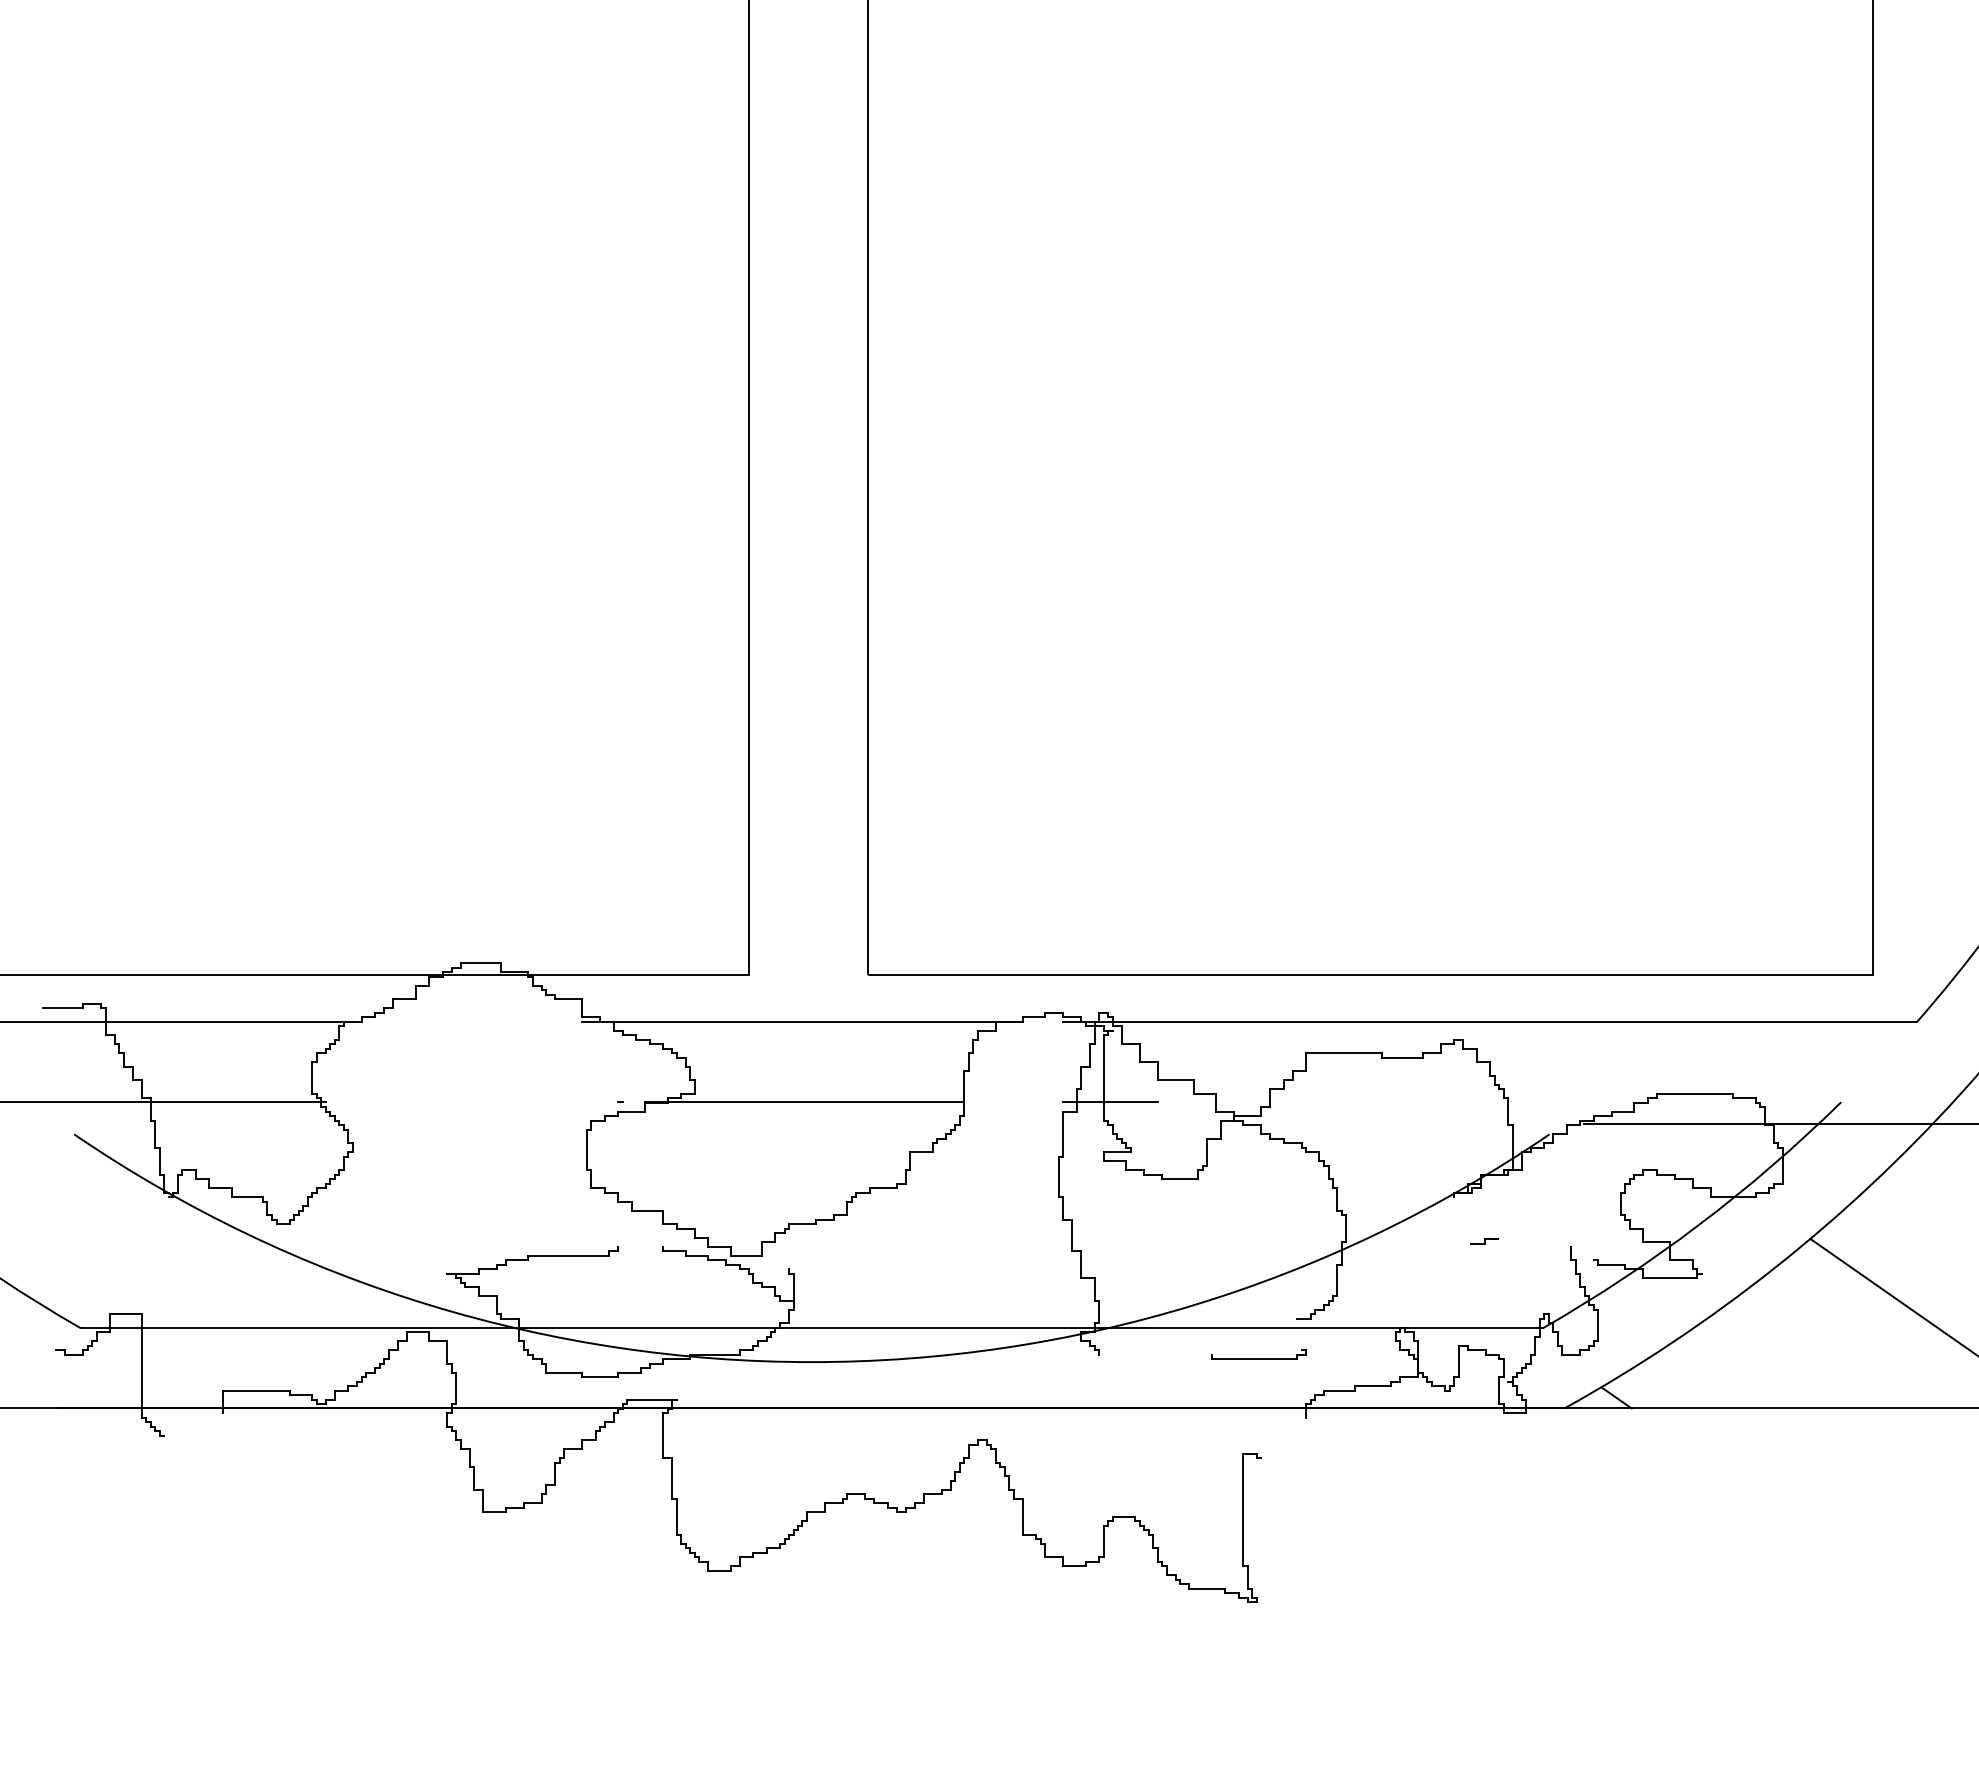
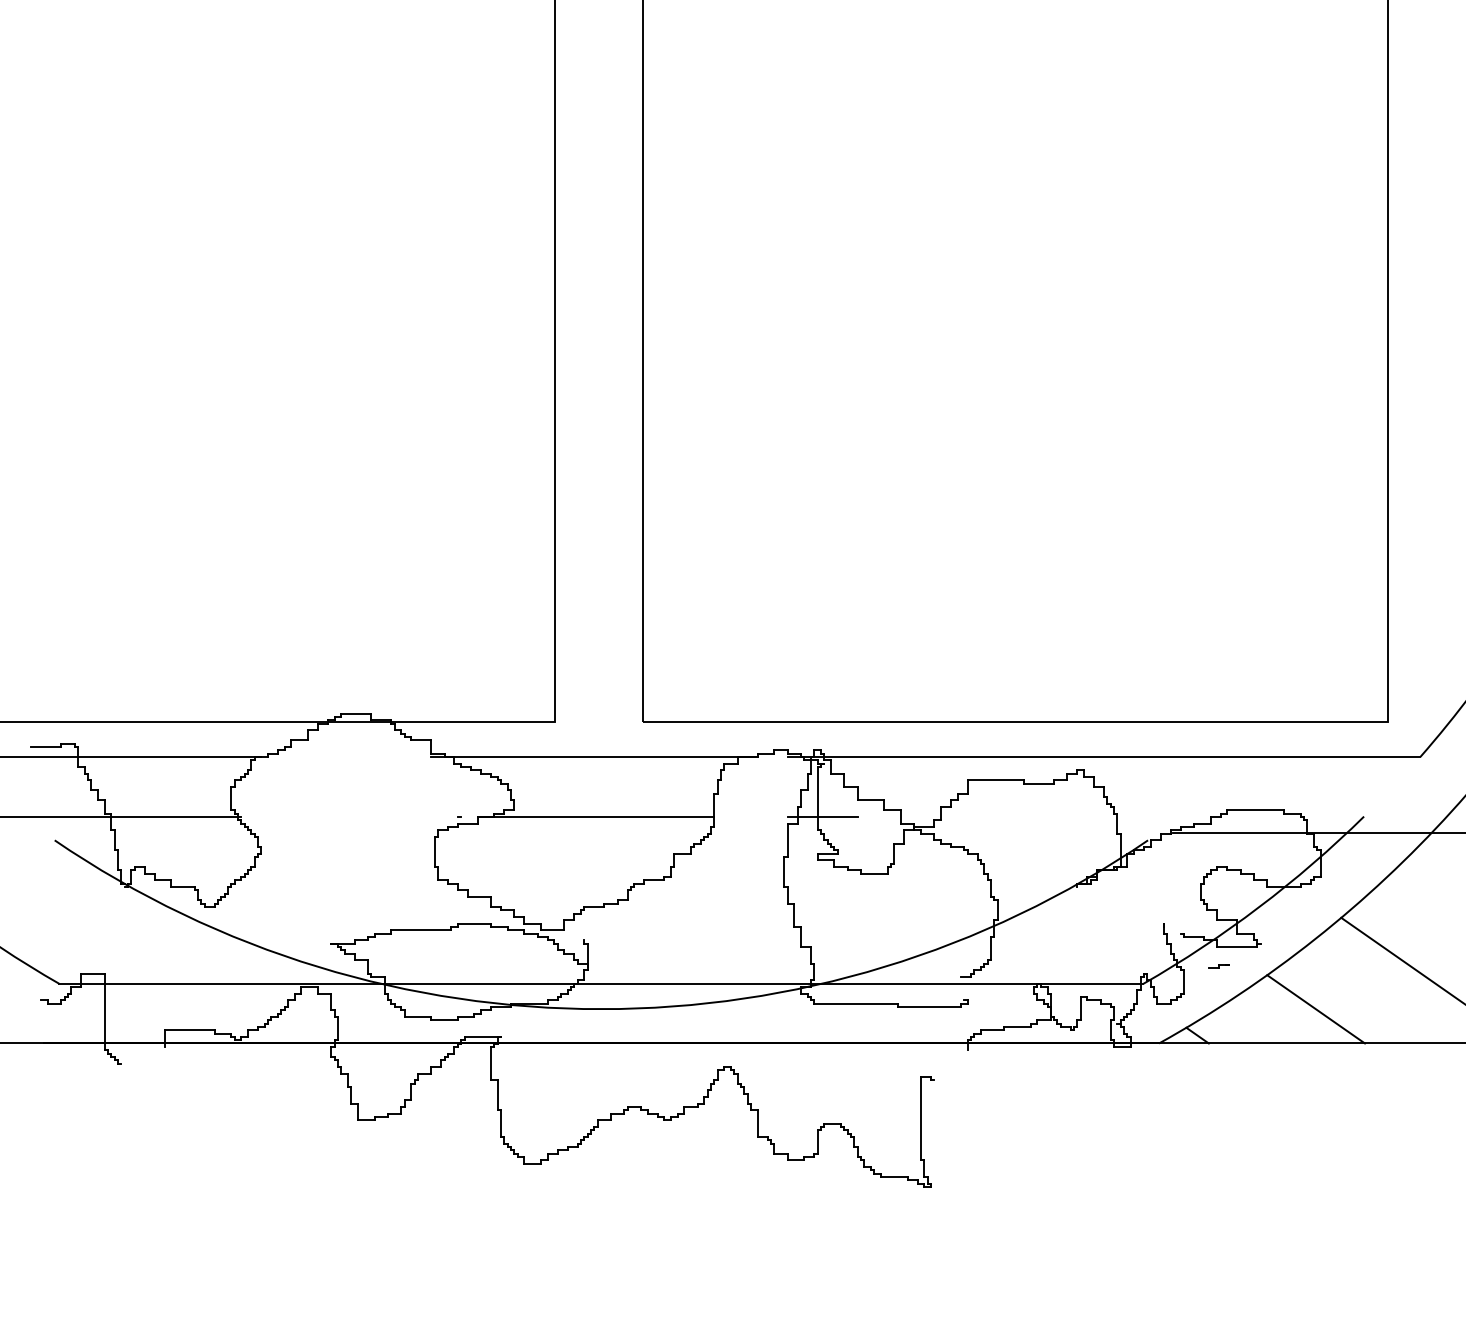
part: (1484, 1241) -> (1219, 966), moved
line: (640, 1246) -> (474, 923), added
line: (1155, 1354) -> (856, 1003), added
line: (1776, 1362) -> (1316, 1009), added

